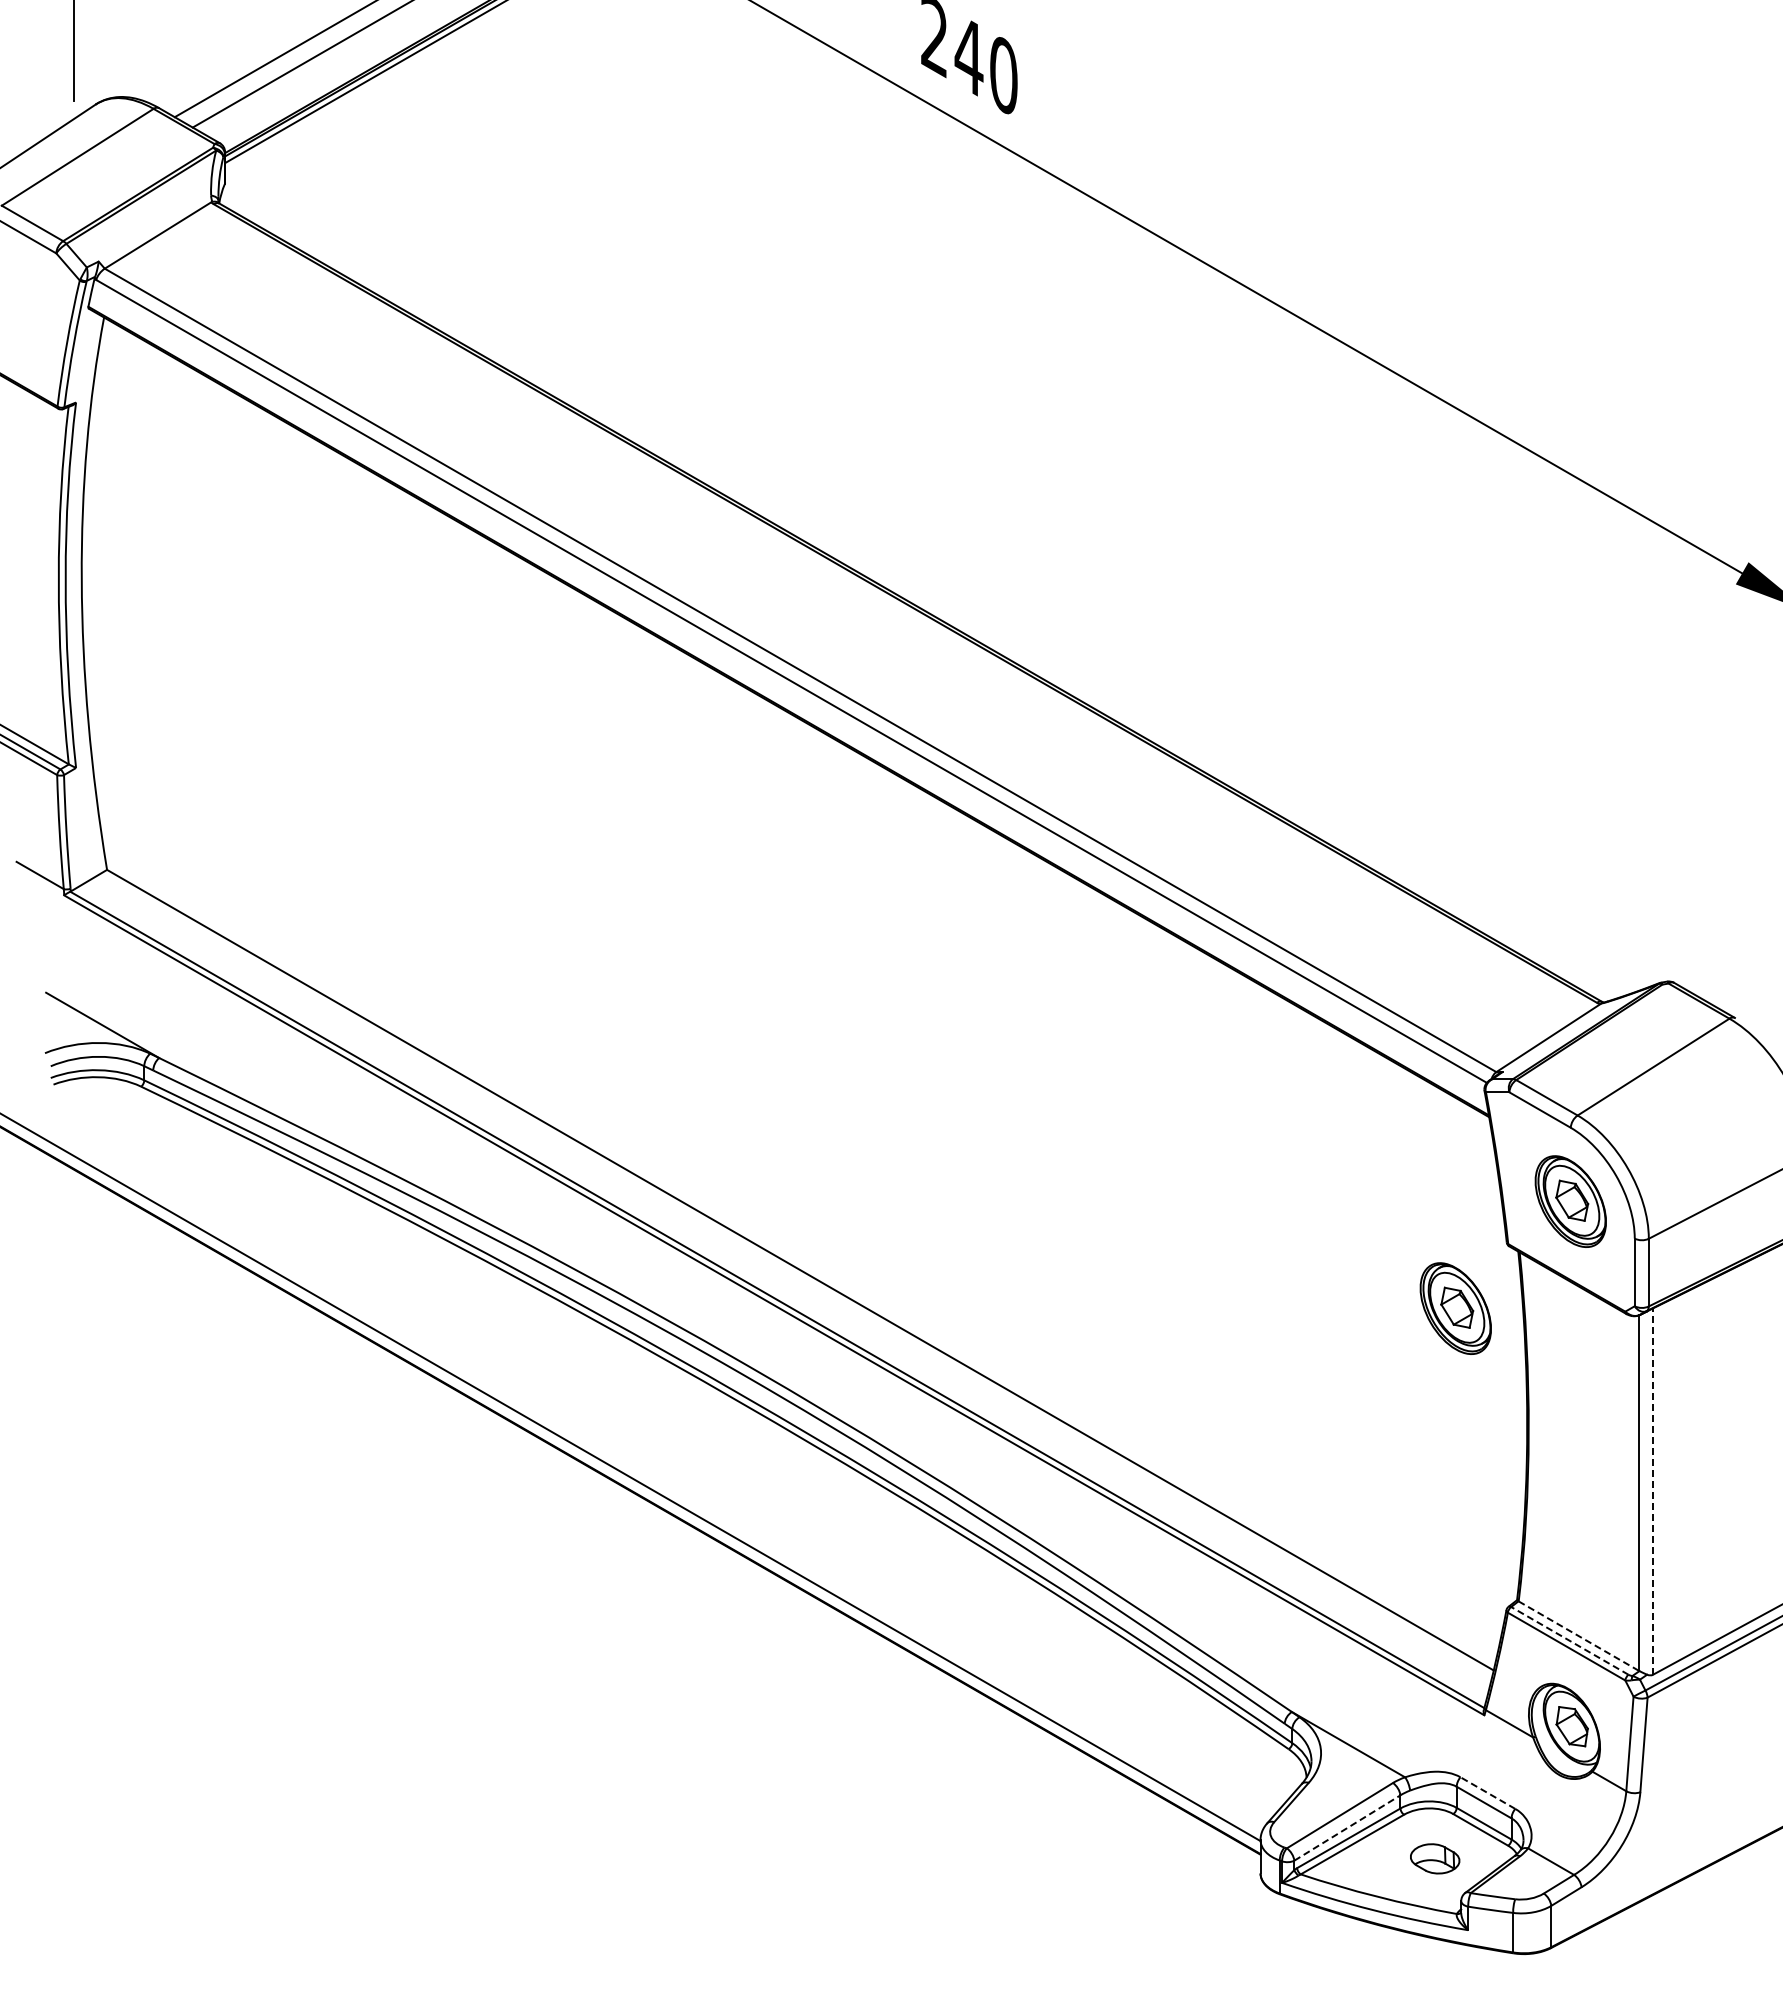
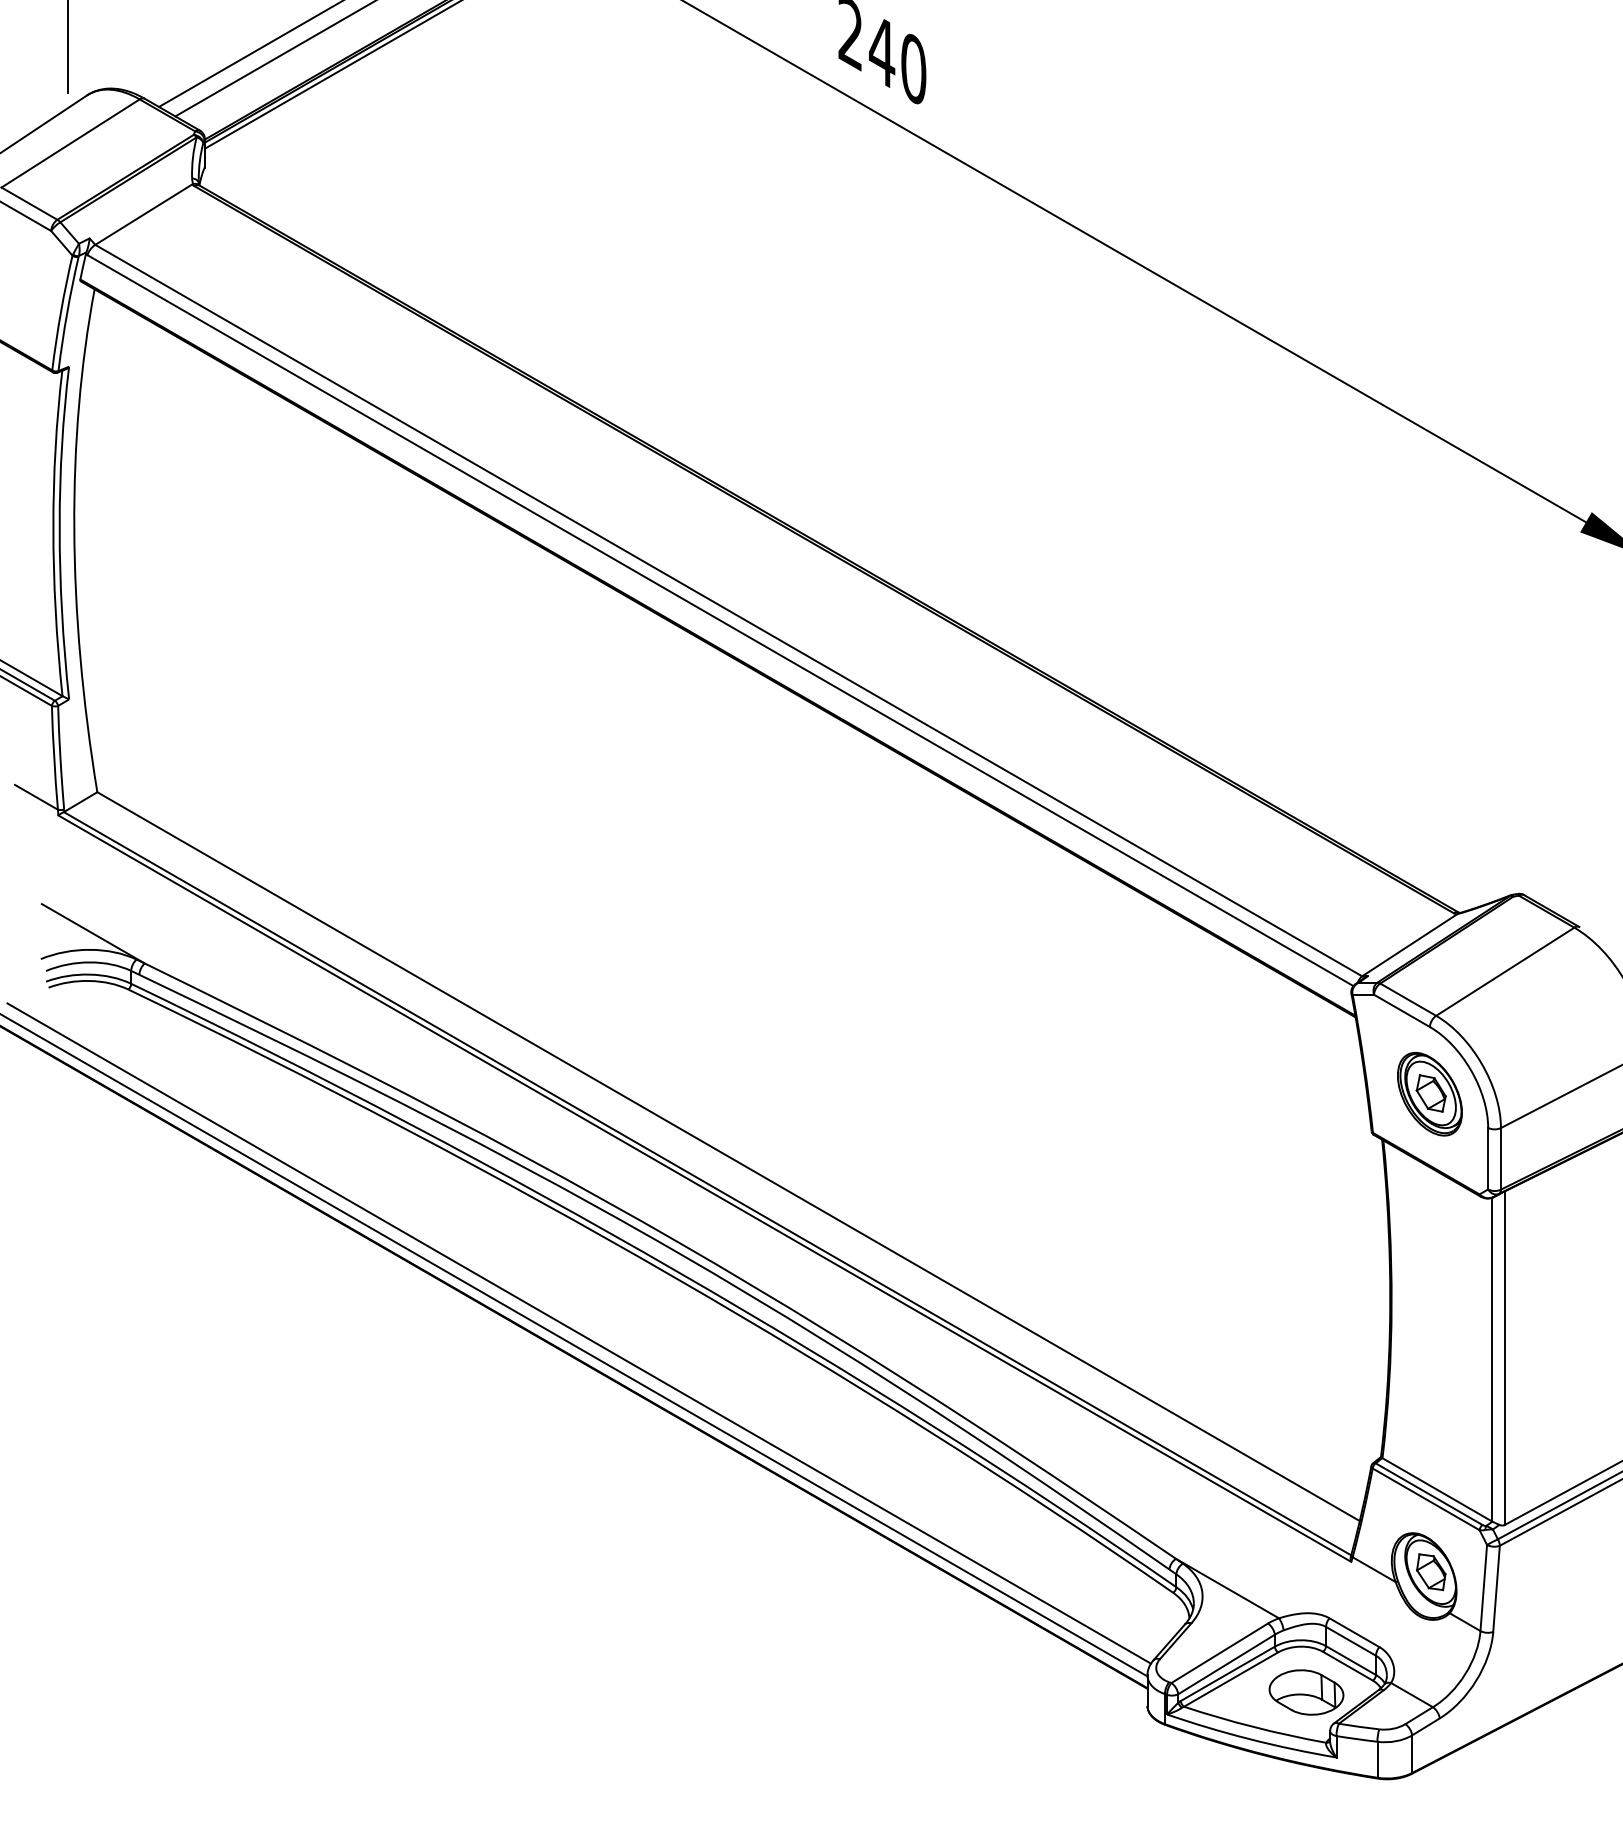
part: (1455, 1308) -> (1324, 1191), removed
line: (636, 1464) -> (579, 1333), added
line: (1653, 1491) -> (1505, 1358), dashed -> solid
line: (1578, 1635) -> (1436, 1489), dashed -> solid
line: (1569, 1640) -> (1428, 1493), dashed -> solid
line: (1487, 1793) -> (1354, 1633), dashed -> solid
line: (1347, 1827) -> (1226, 1664), dashed -> solid
part: (1434, 1858) -> (1305, 1692), size x1.67

